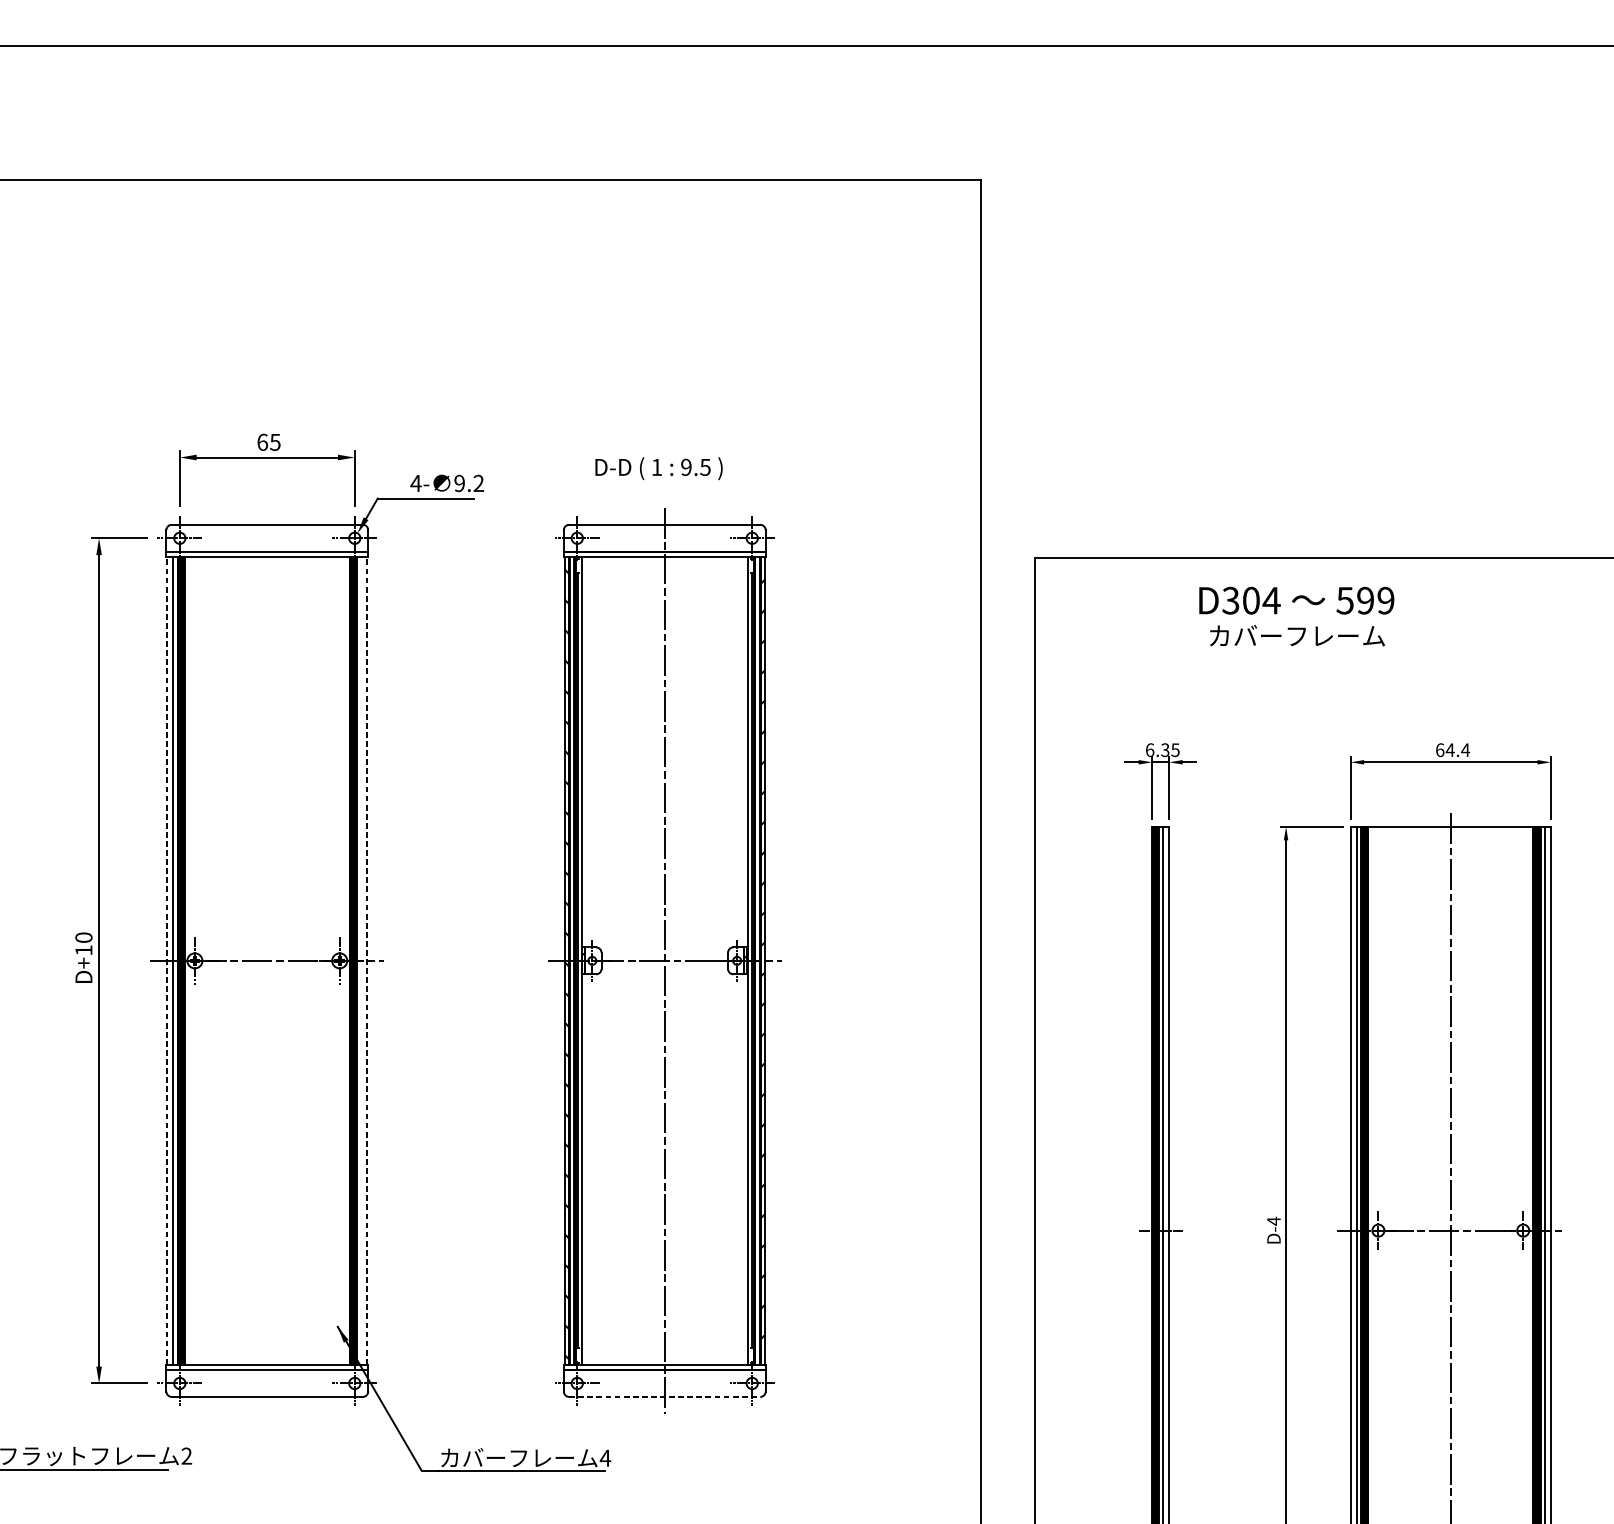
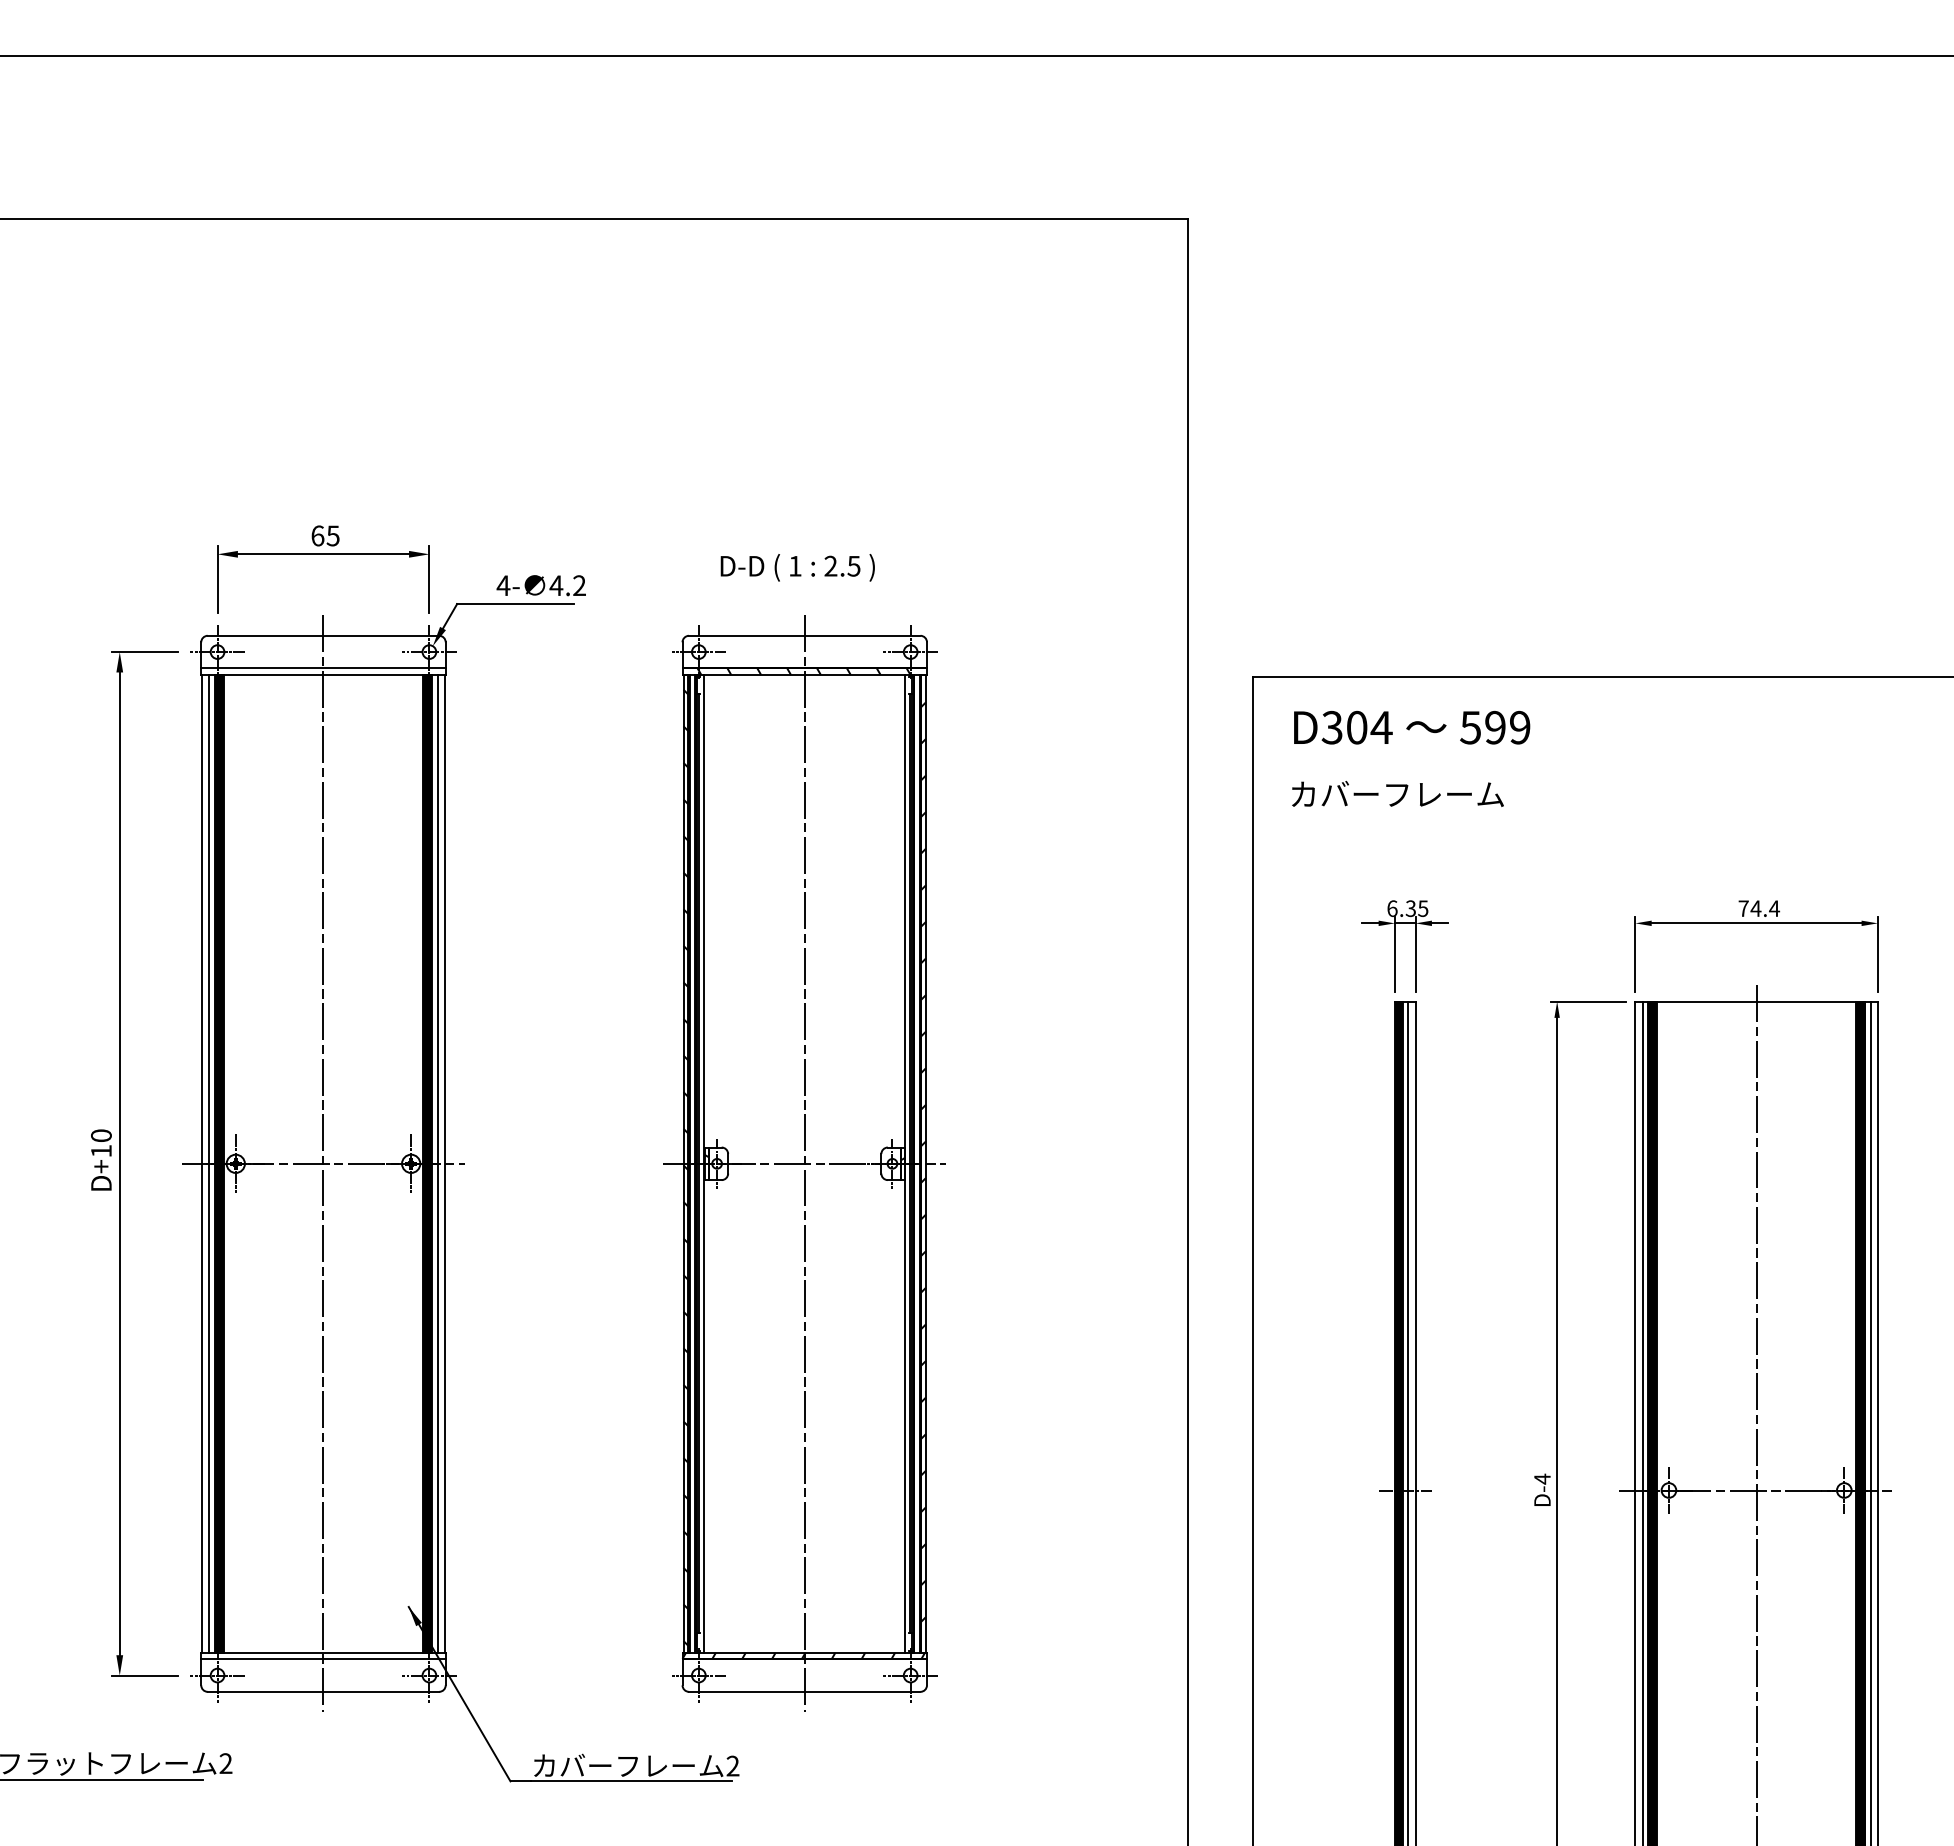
text: (686, 467) -> (830, 566), 9.5 -> 2.5
text: (459, 483) -> (556, 585), 9.2 -> 4.2
hatch: (663, 554) -> (803, 671), added
text: (1297, 600) -> (1412, 727), moved
text: (1297, 635) -> (1397, 793), moved
text: (1439, 750) -> (1743, 908), 64.4 -> 74.4
line: (167, 960) -> (202, 1163), dashed -> solid
line: (267, 960) -> (323, 1163), added
line: (361, 960) -> (437, 1163), added
line: (367, 960) -> (444, 1163), dashed -> solid
hatch: (663, 1366) -> (803, 1655), added
line: (664, 1396) -> (804, 1691), dashed -> solid
text: (605, 1457) -> (732, 1765), 4 -> 2

